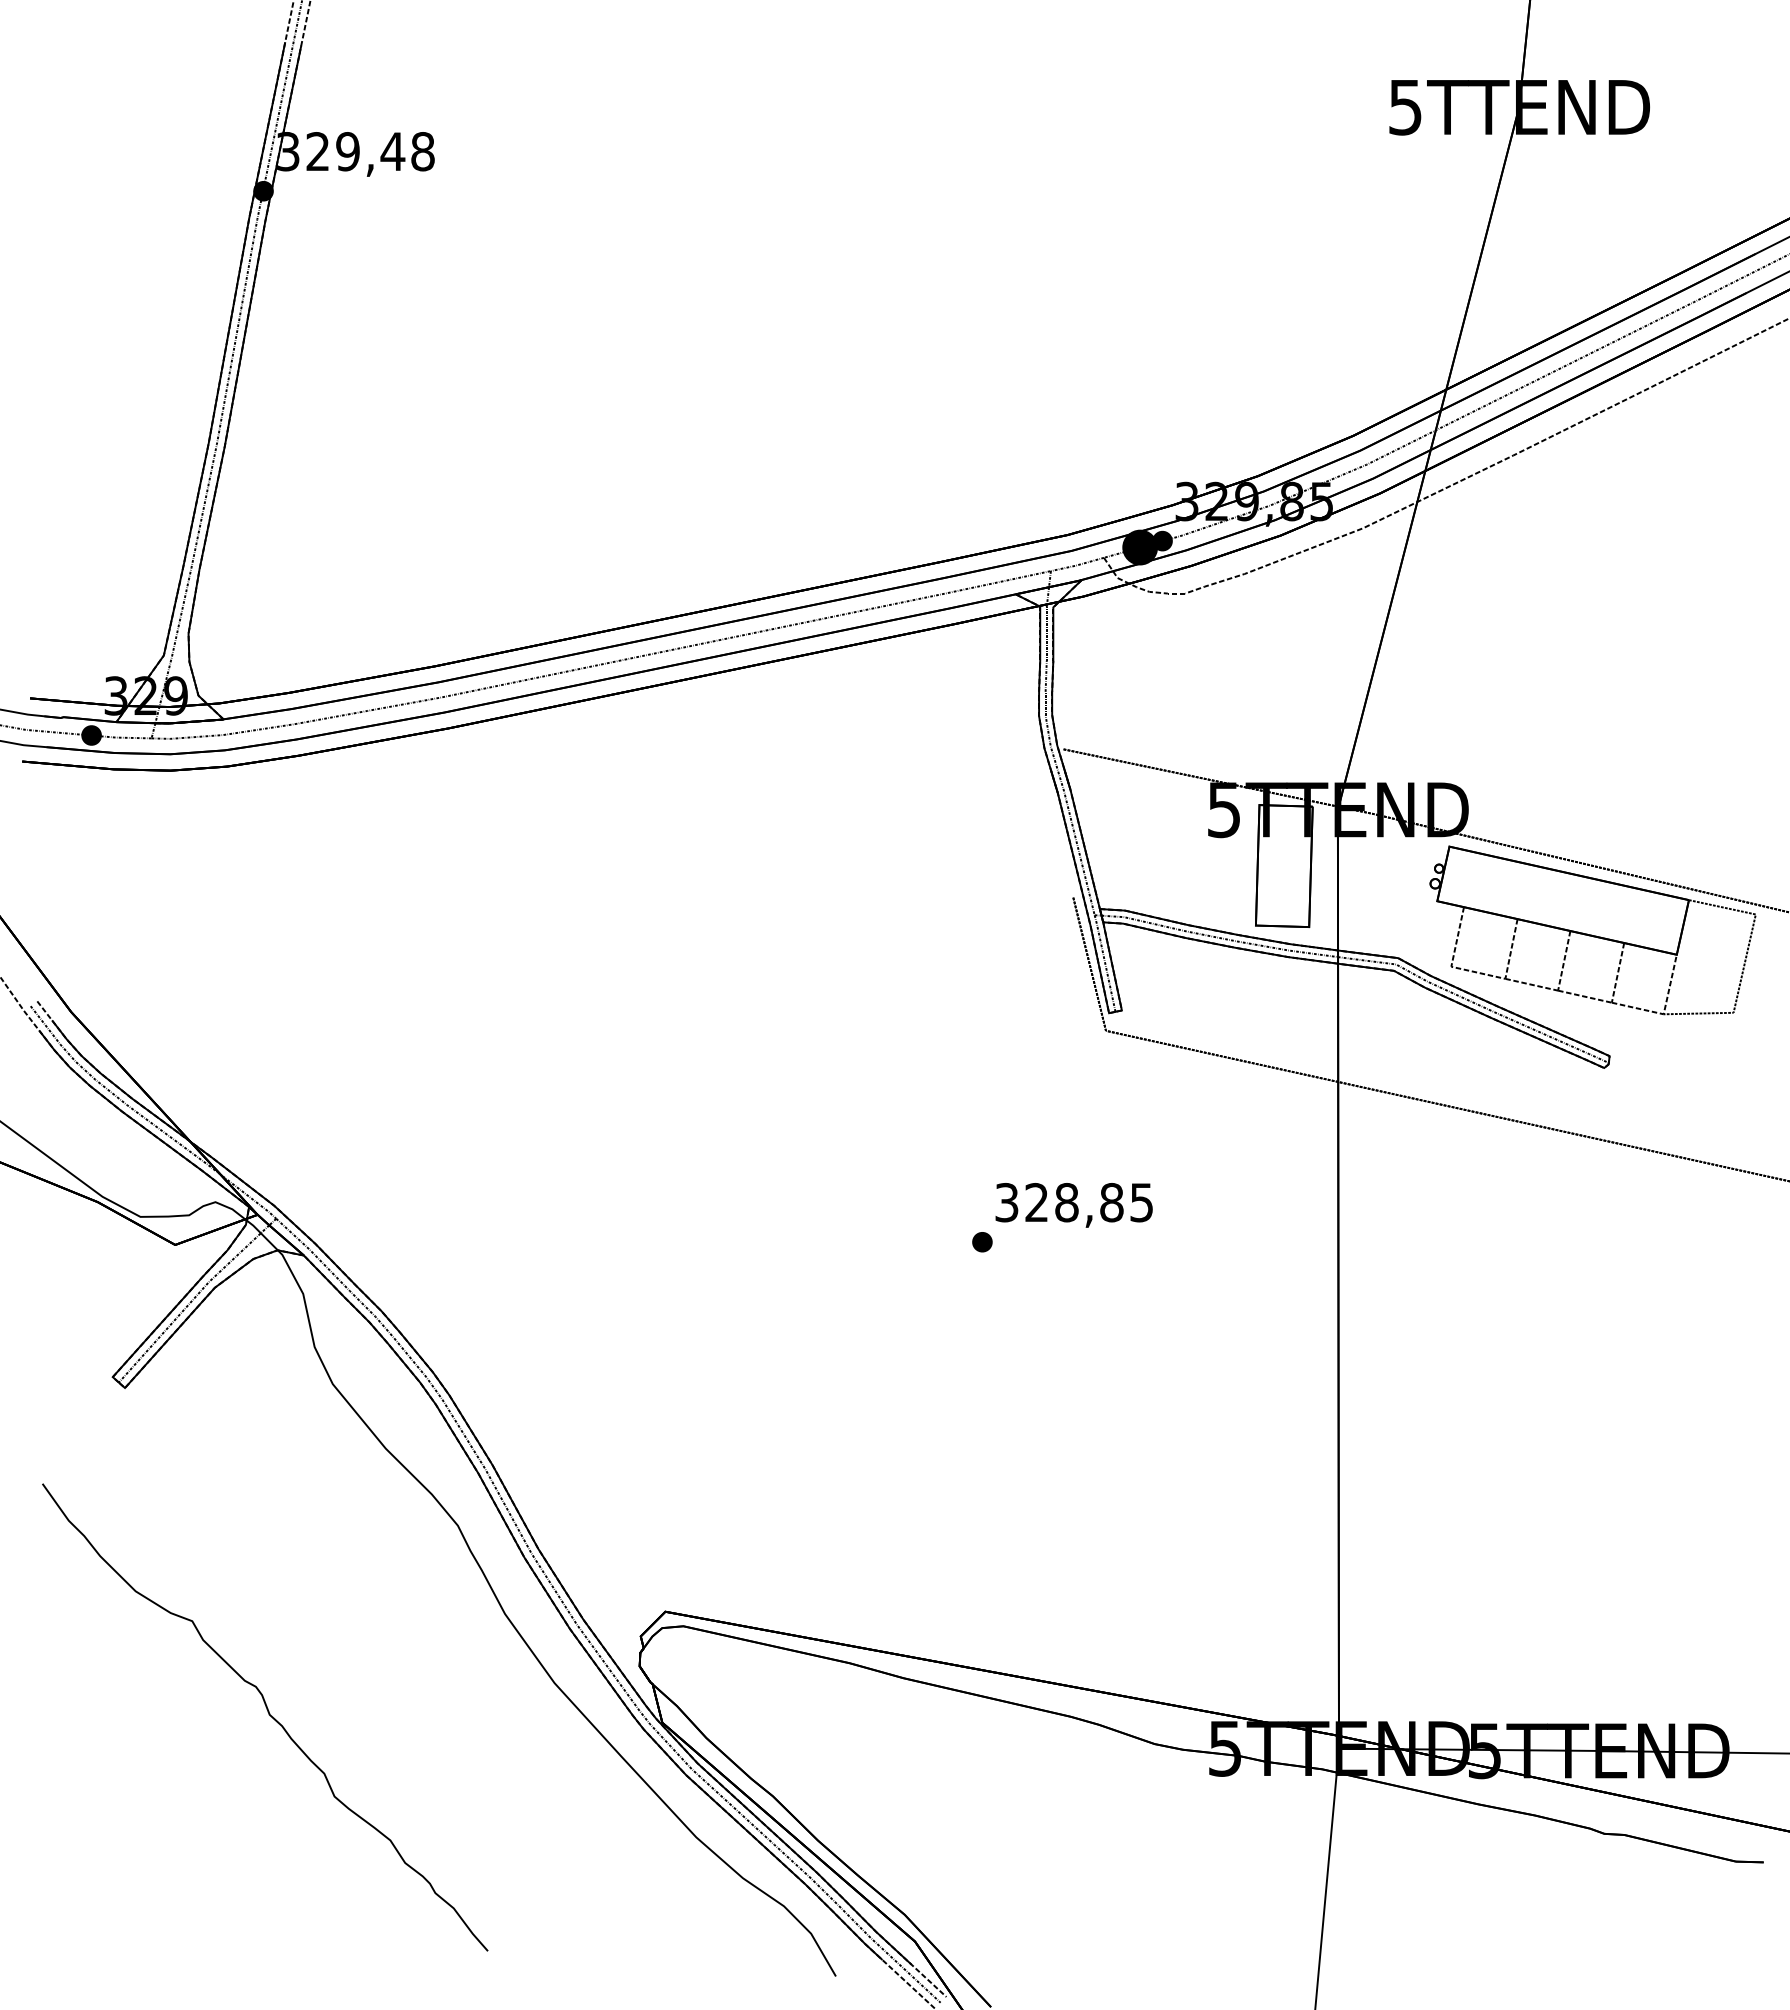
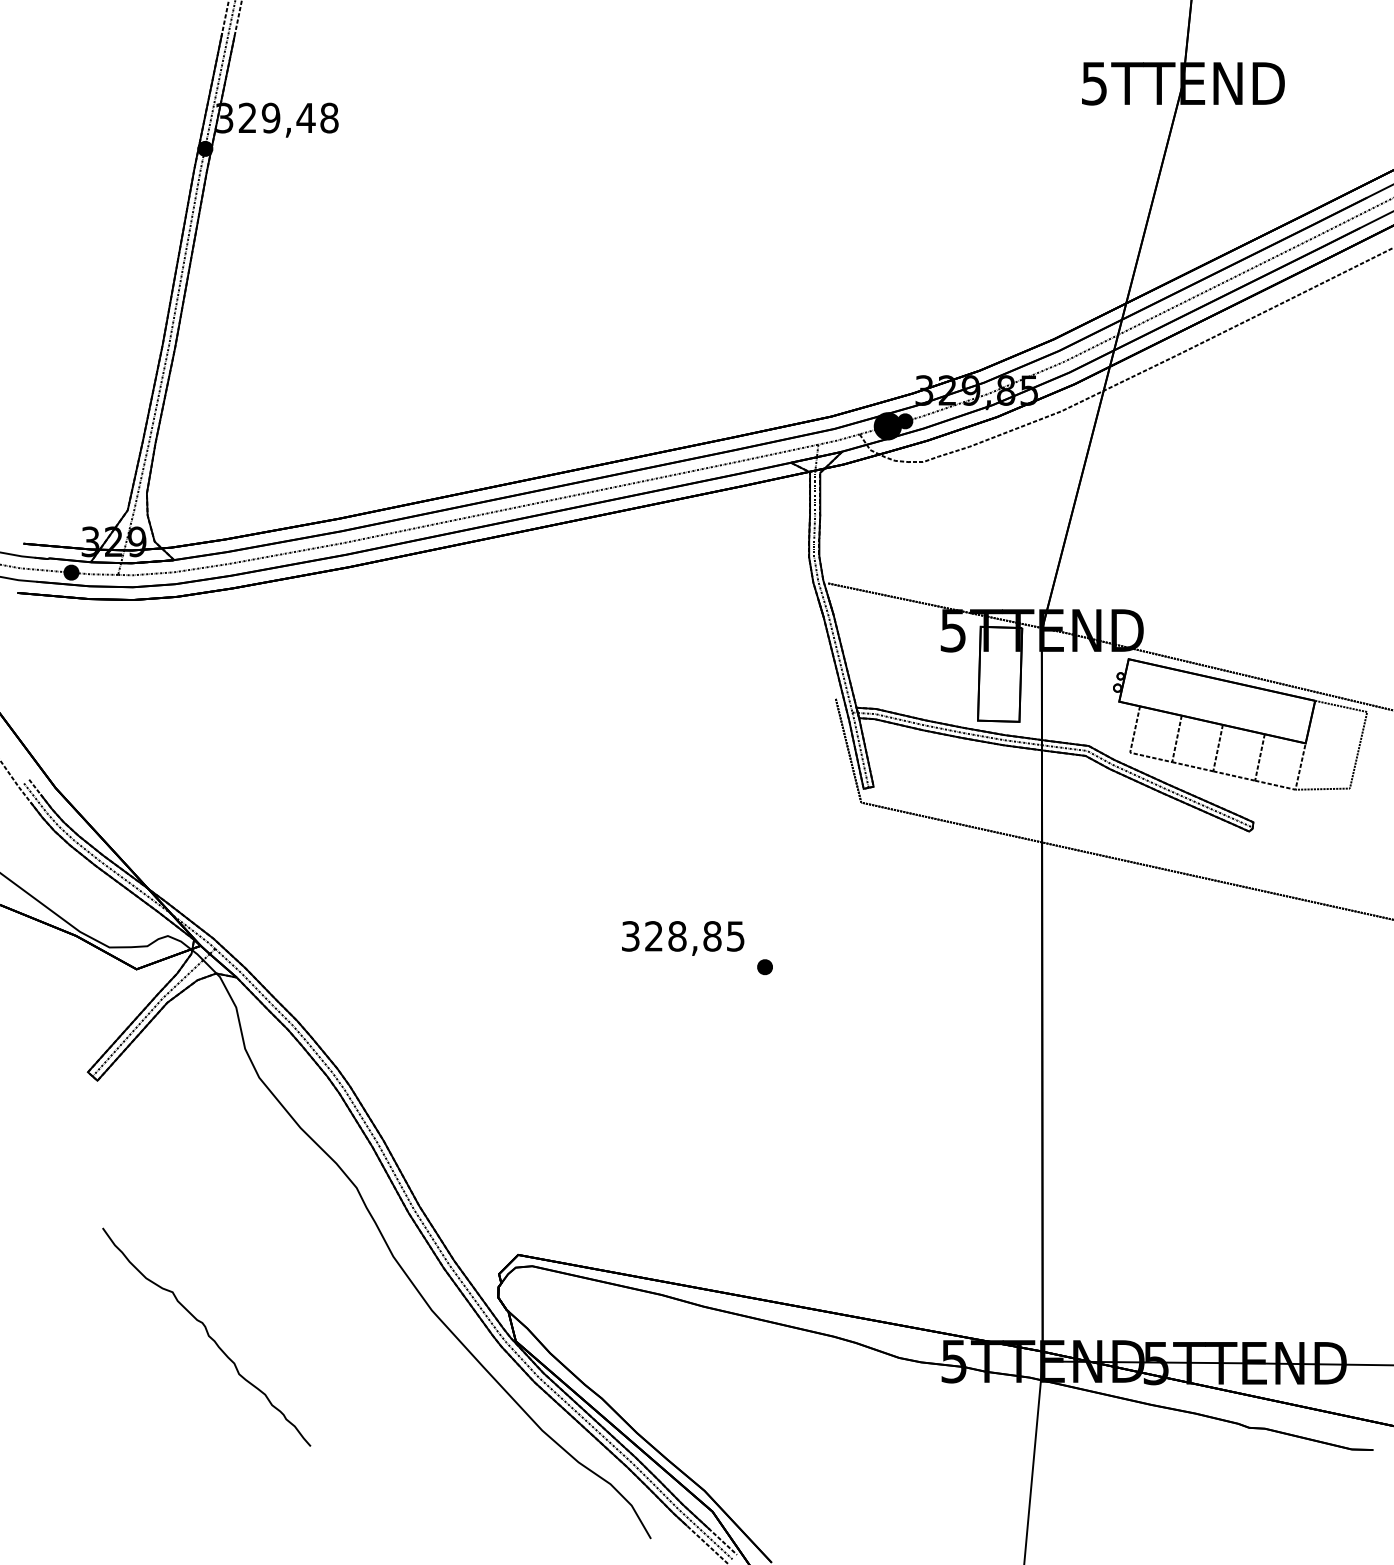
text: (1073, 1205) -> (682, 938), moved
part: (265, 1717) -> (206, 1337), size x0.6

